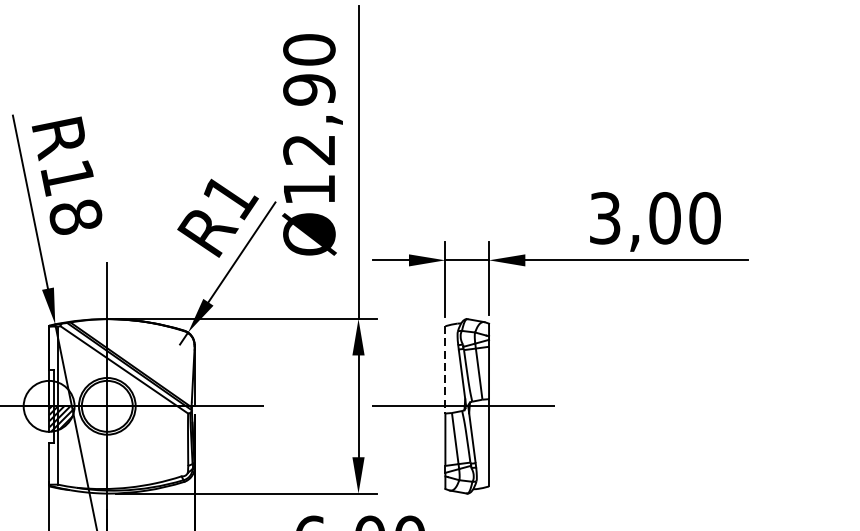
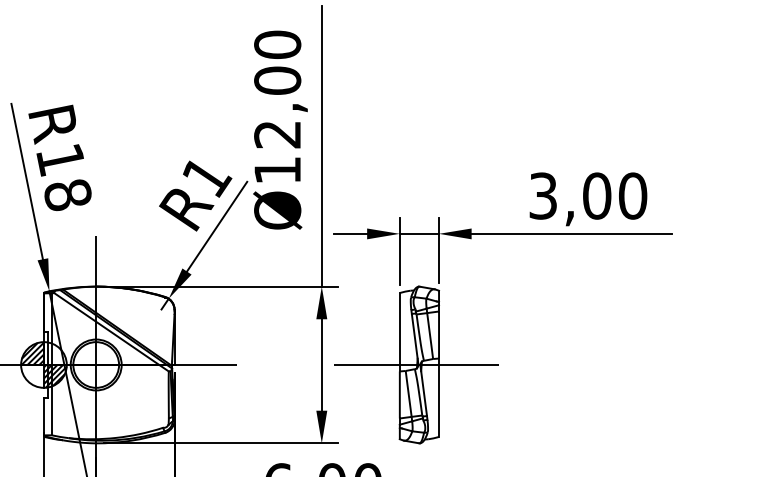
text: (309, 89) -> (277, 80), Ø12,90 -> Ø12,00
line: (445, 370) -> (399, 332), dashed -> solid
hatch: (36, 393) -> (32, 353), added

